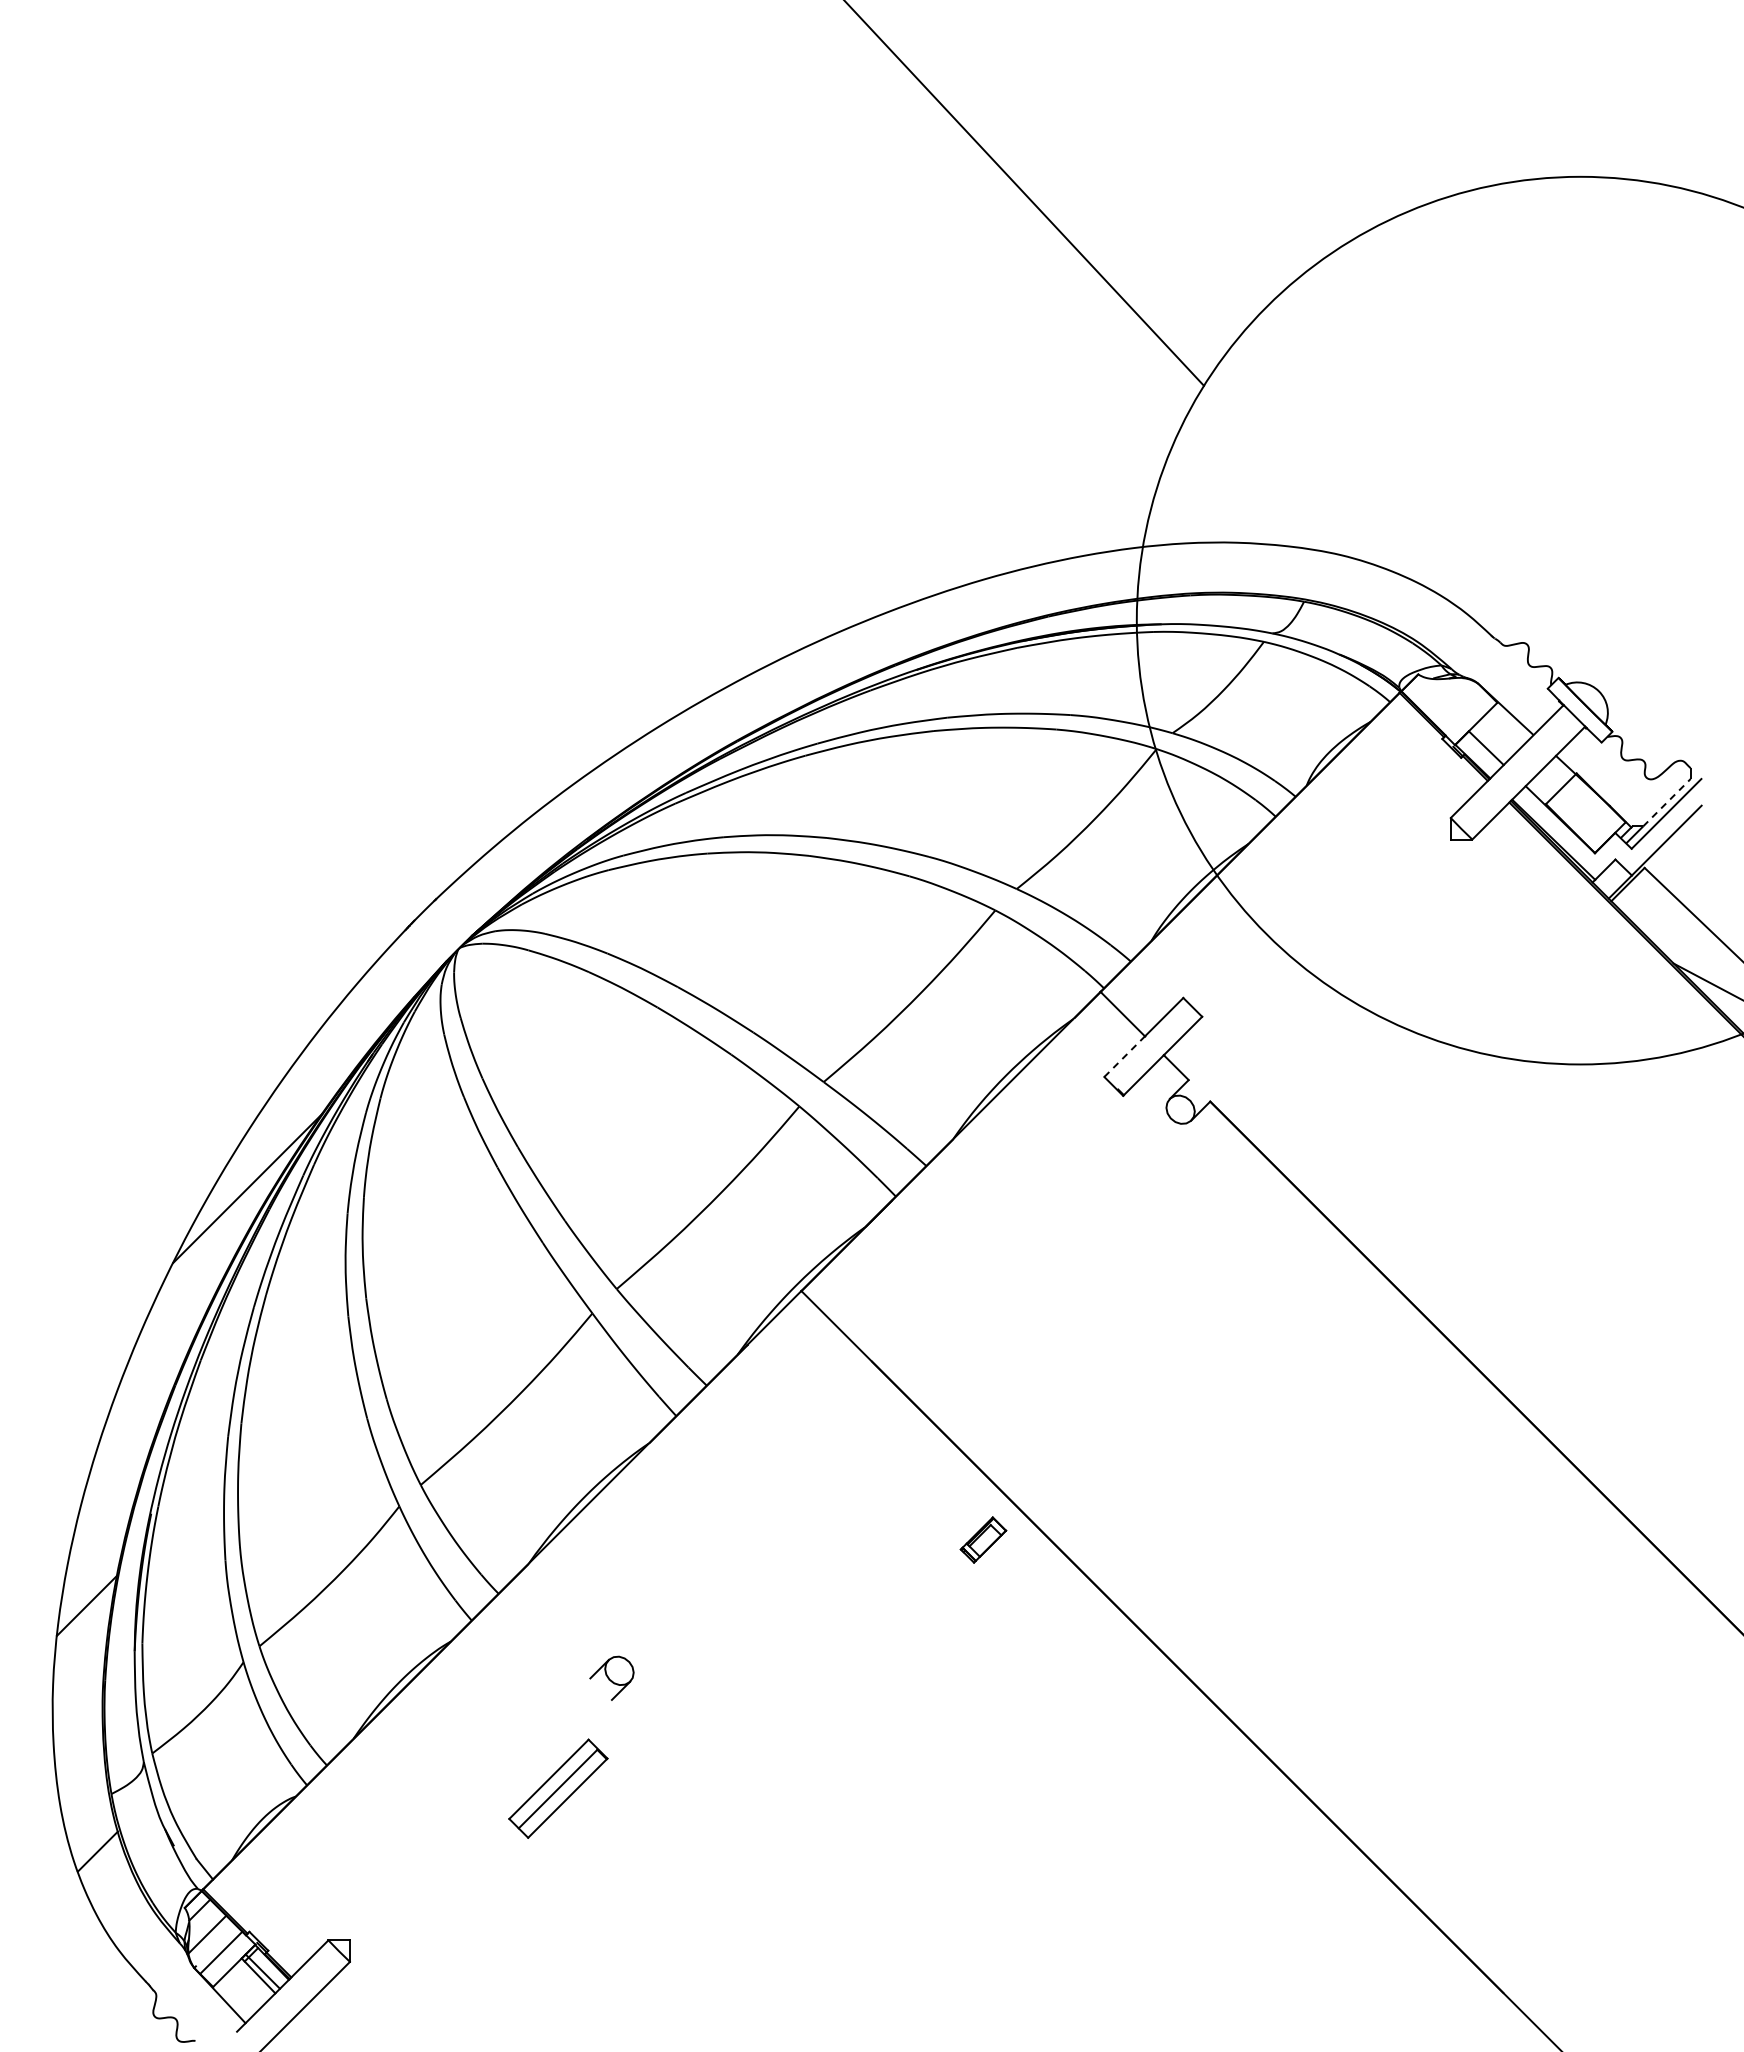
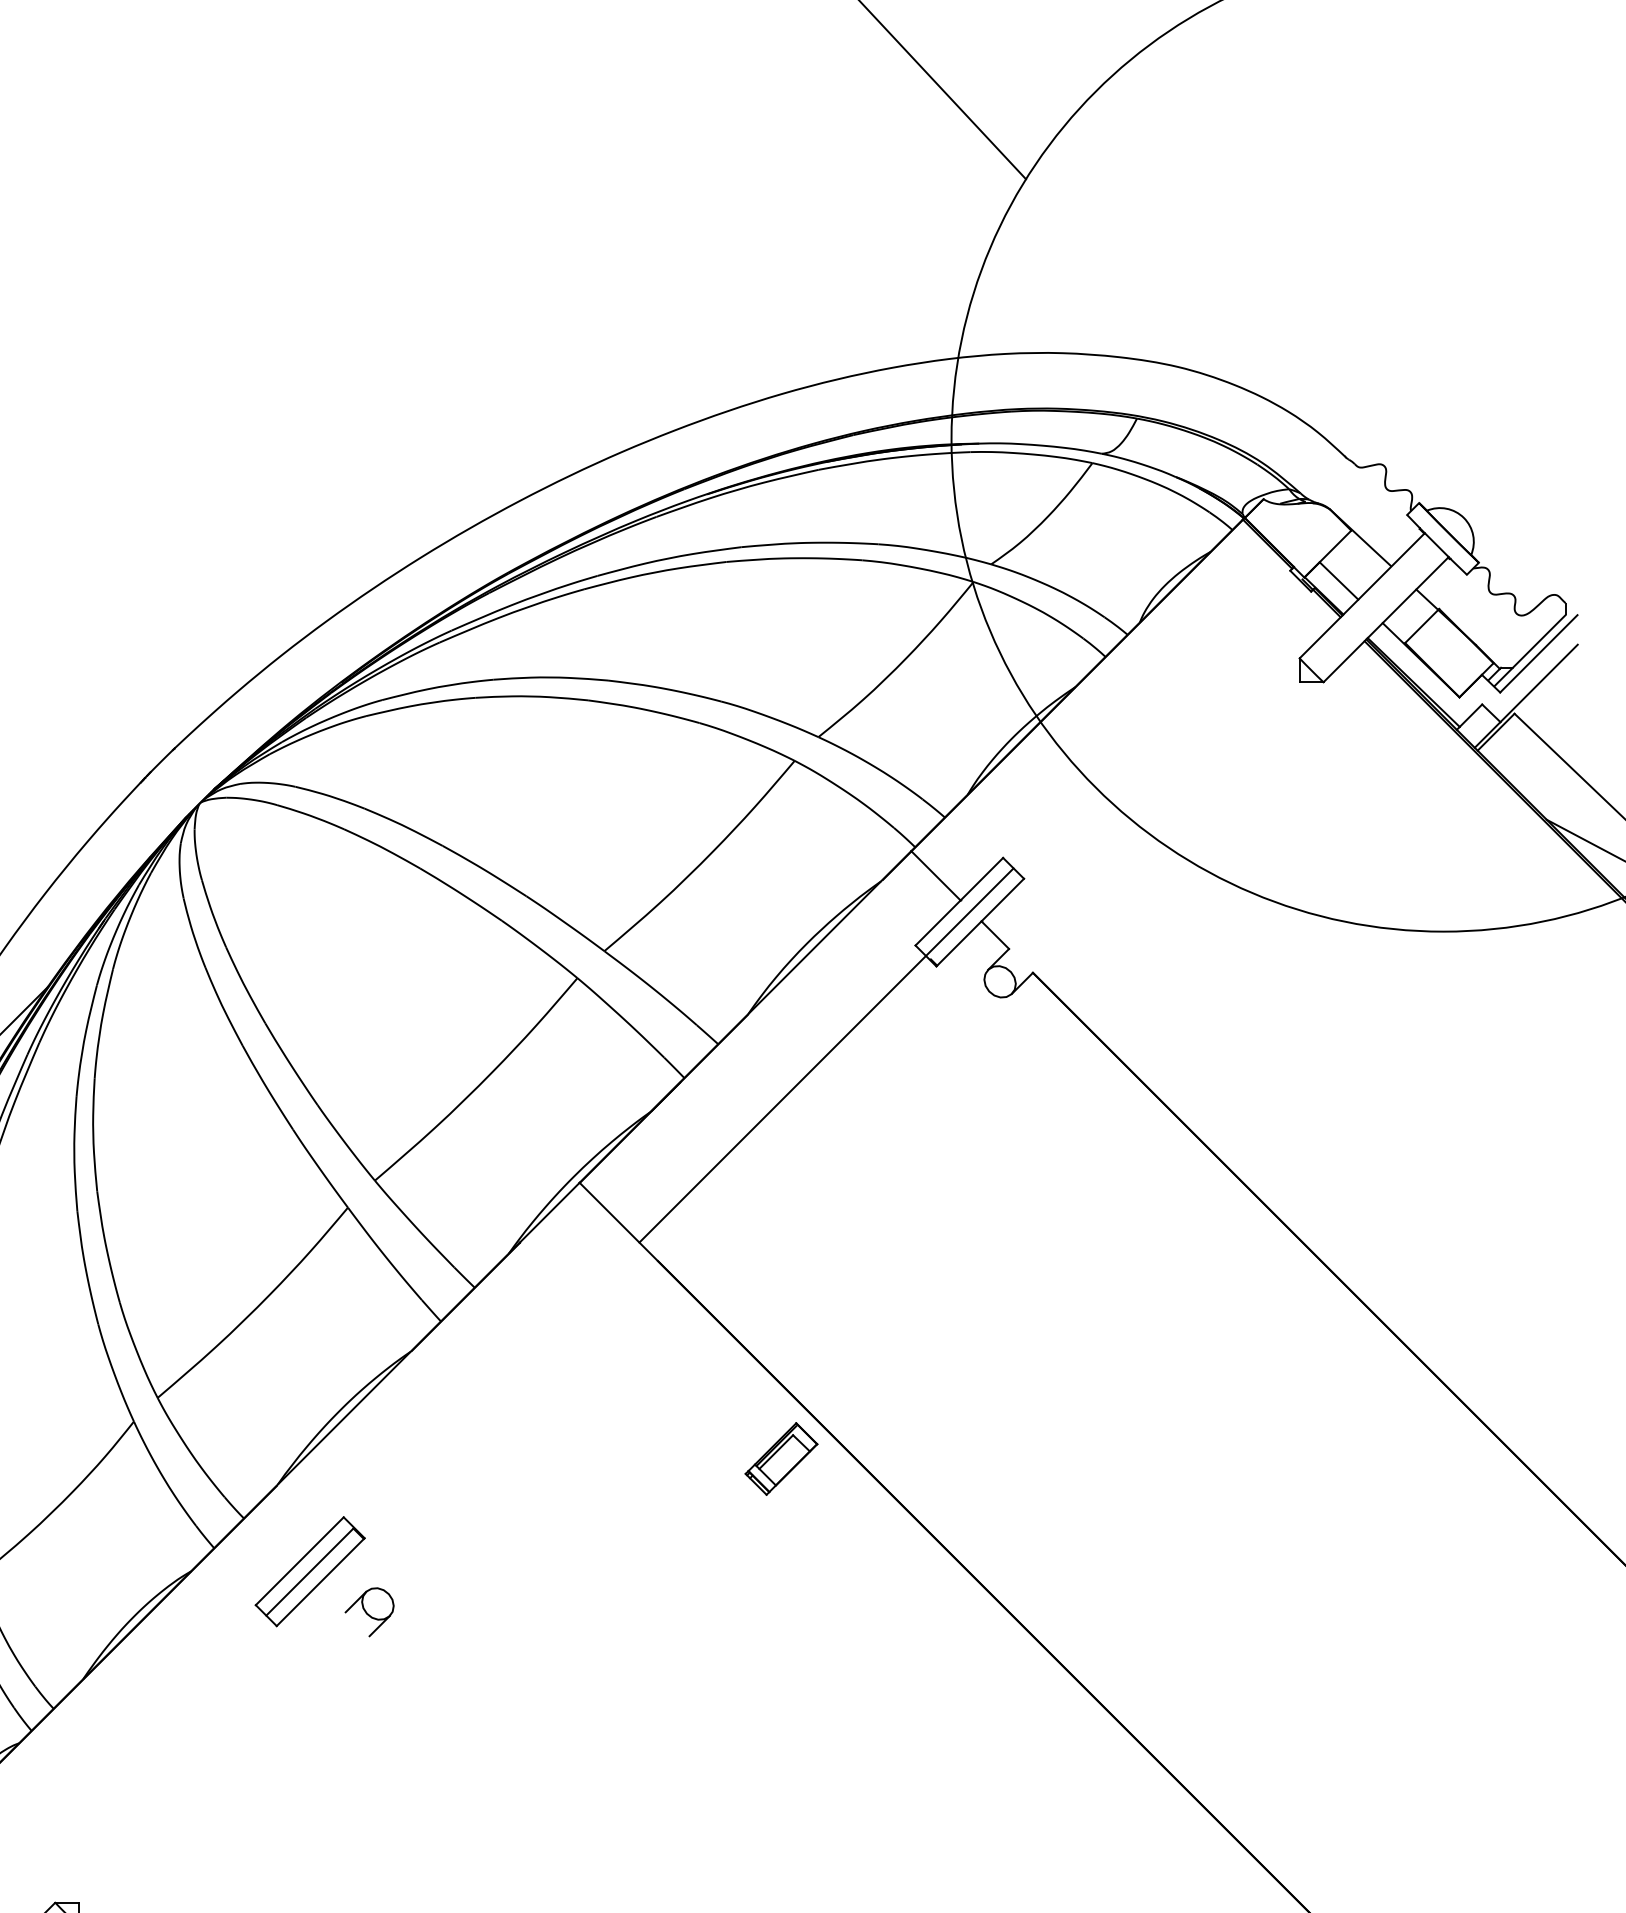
line: (1666, 802) -> (1538, 641), dashed -> solid
line: (1124, 1056) -> (937, 922), dashed -> solid
line: (1023, 1175) -> (825, 1054), added
part: (983, 1539) -> (781, 1458), size x1.43
part: (558, 1788) -> (310, 1571), moved

